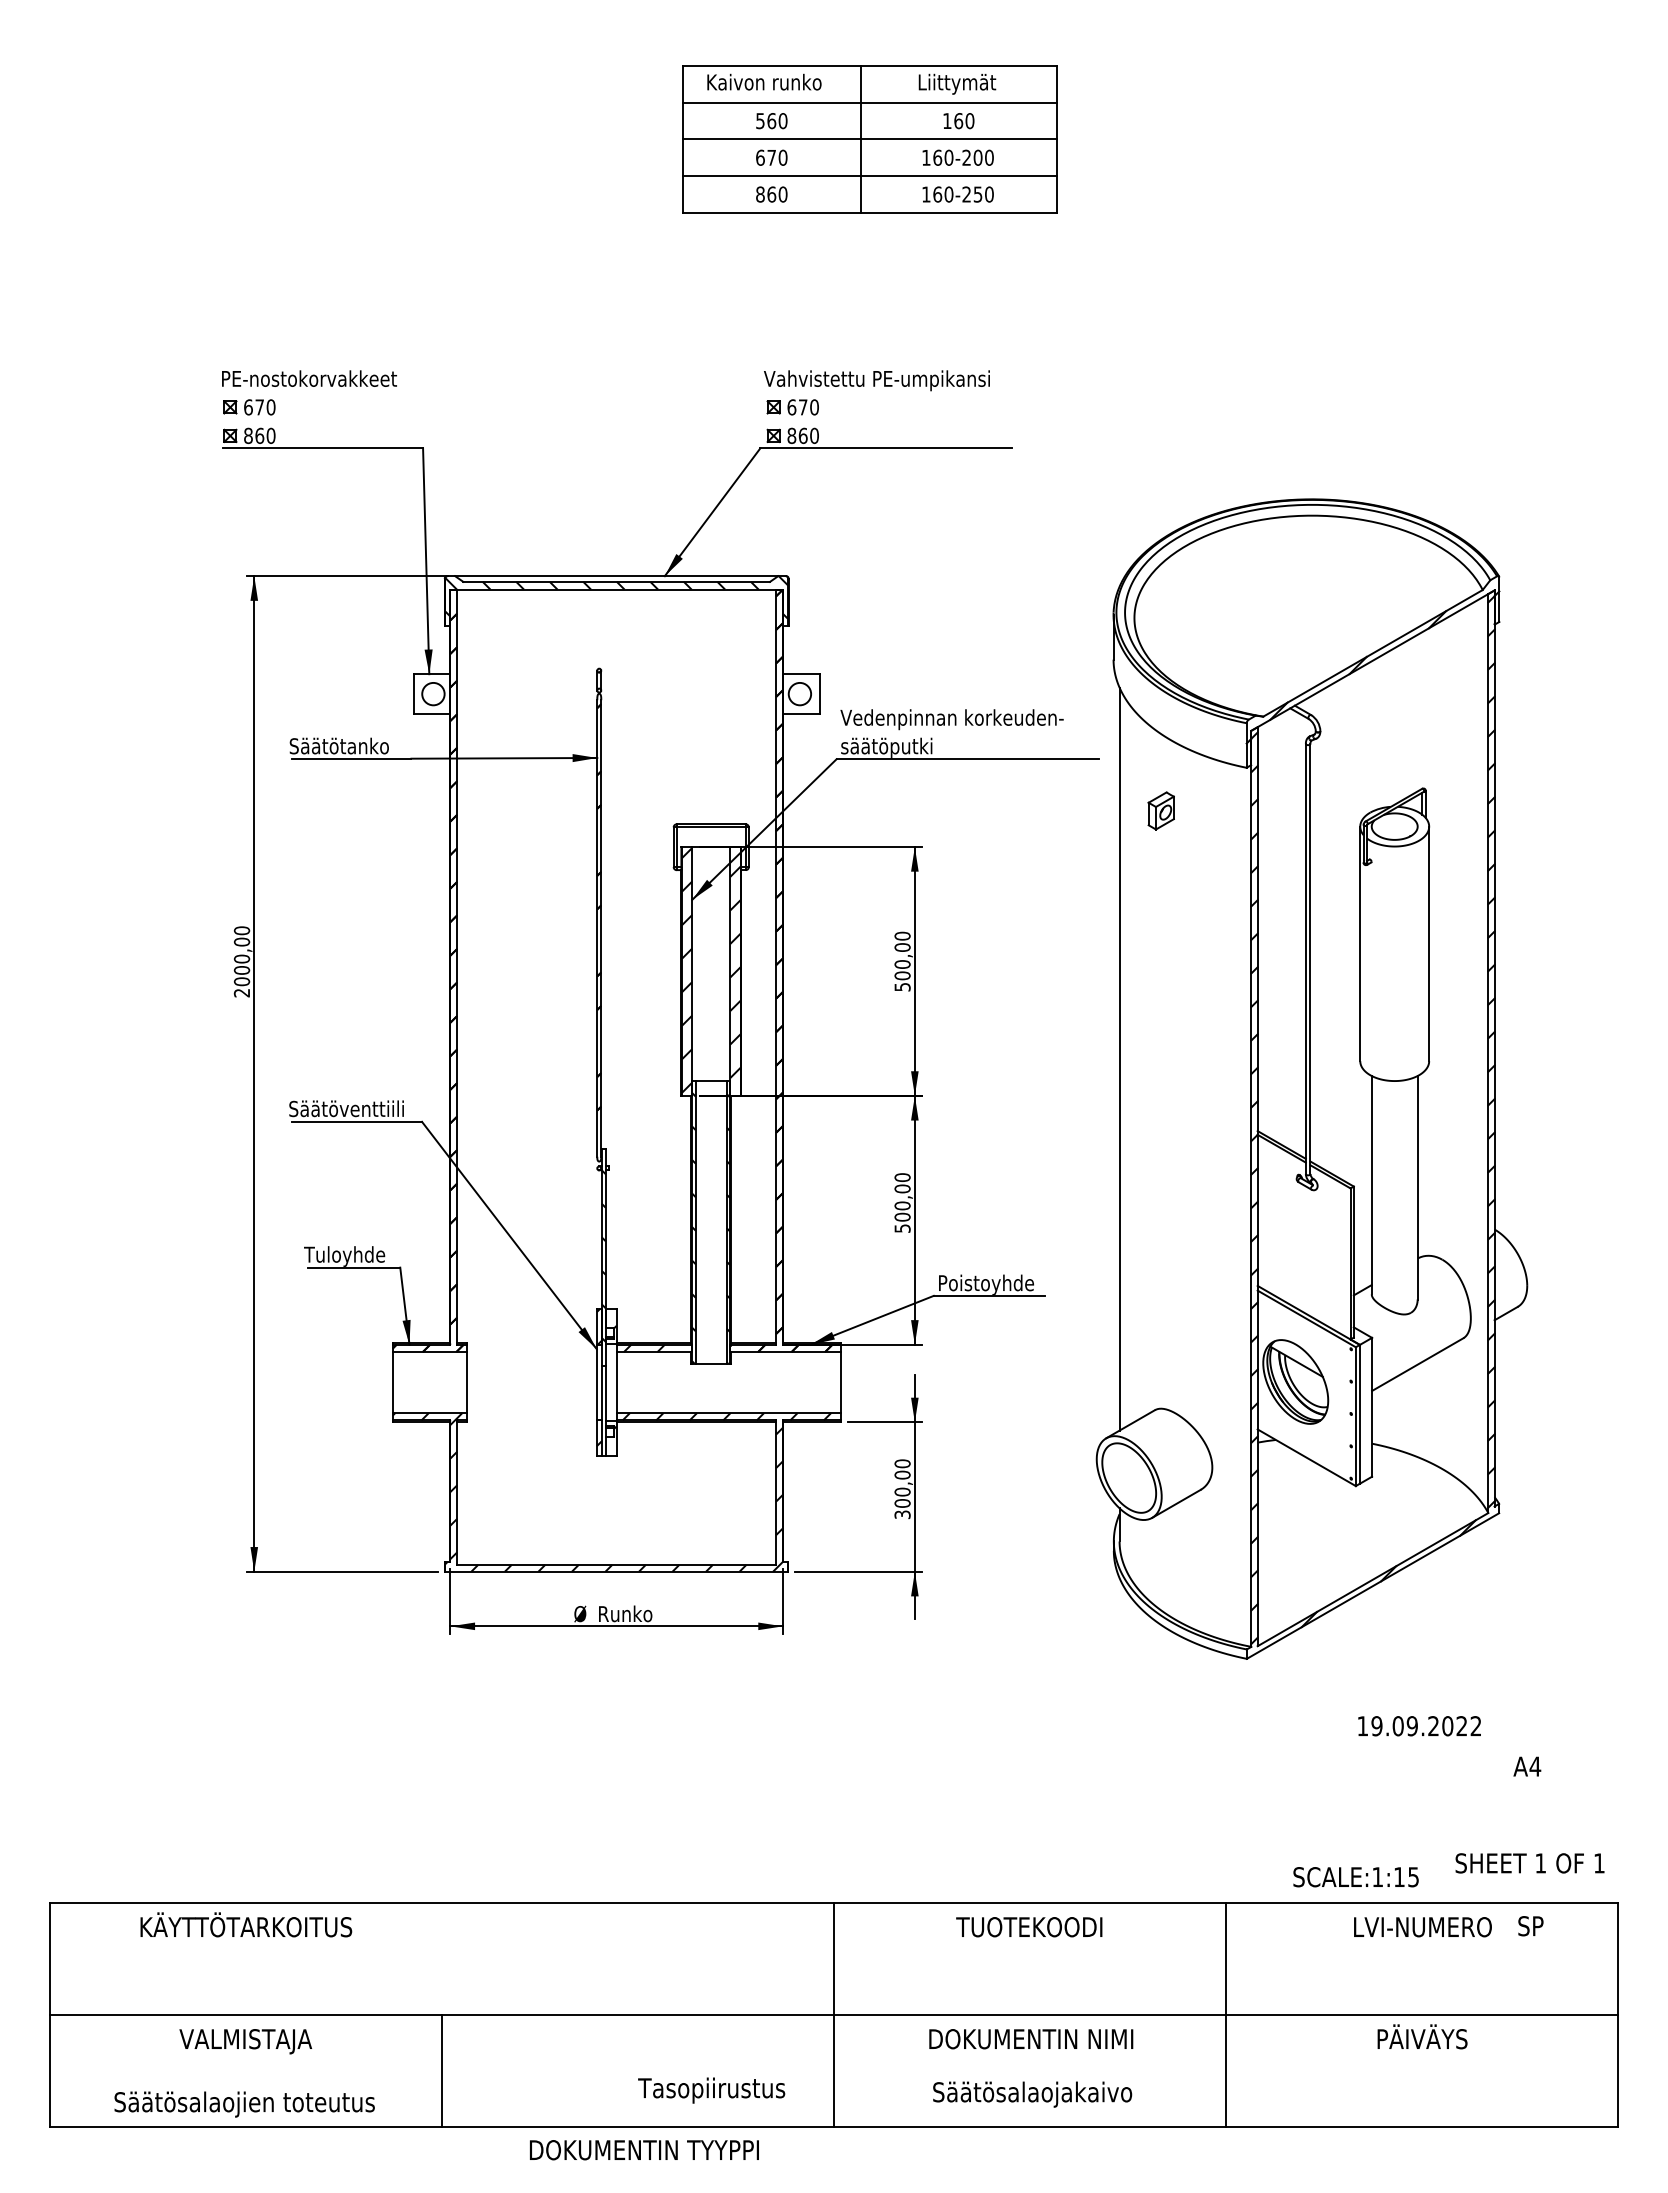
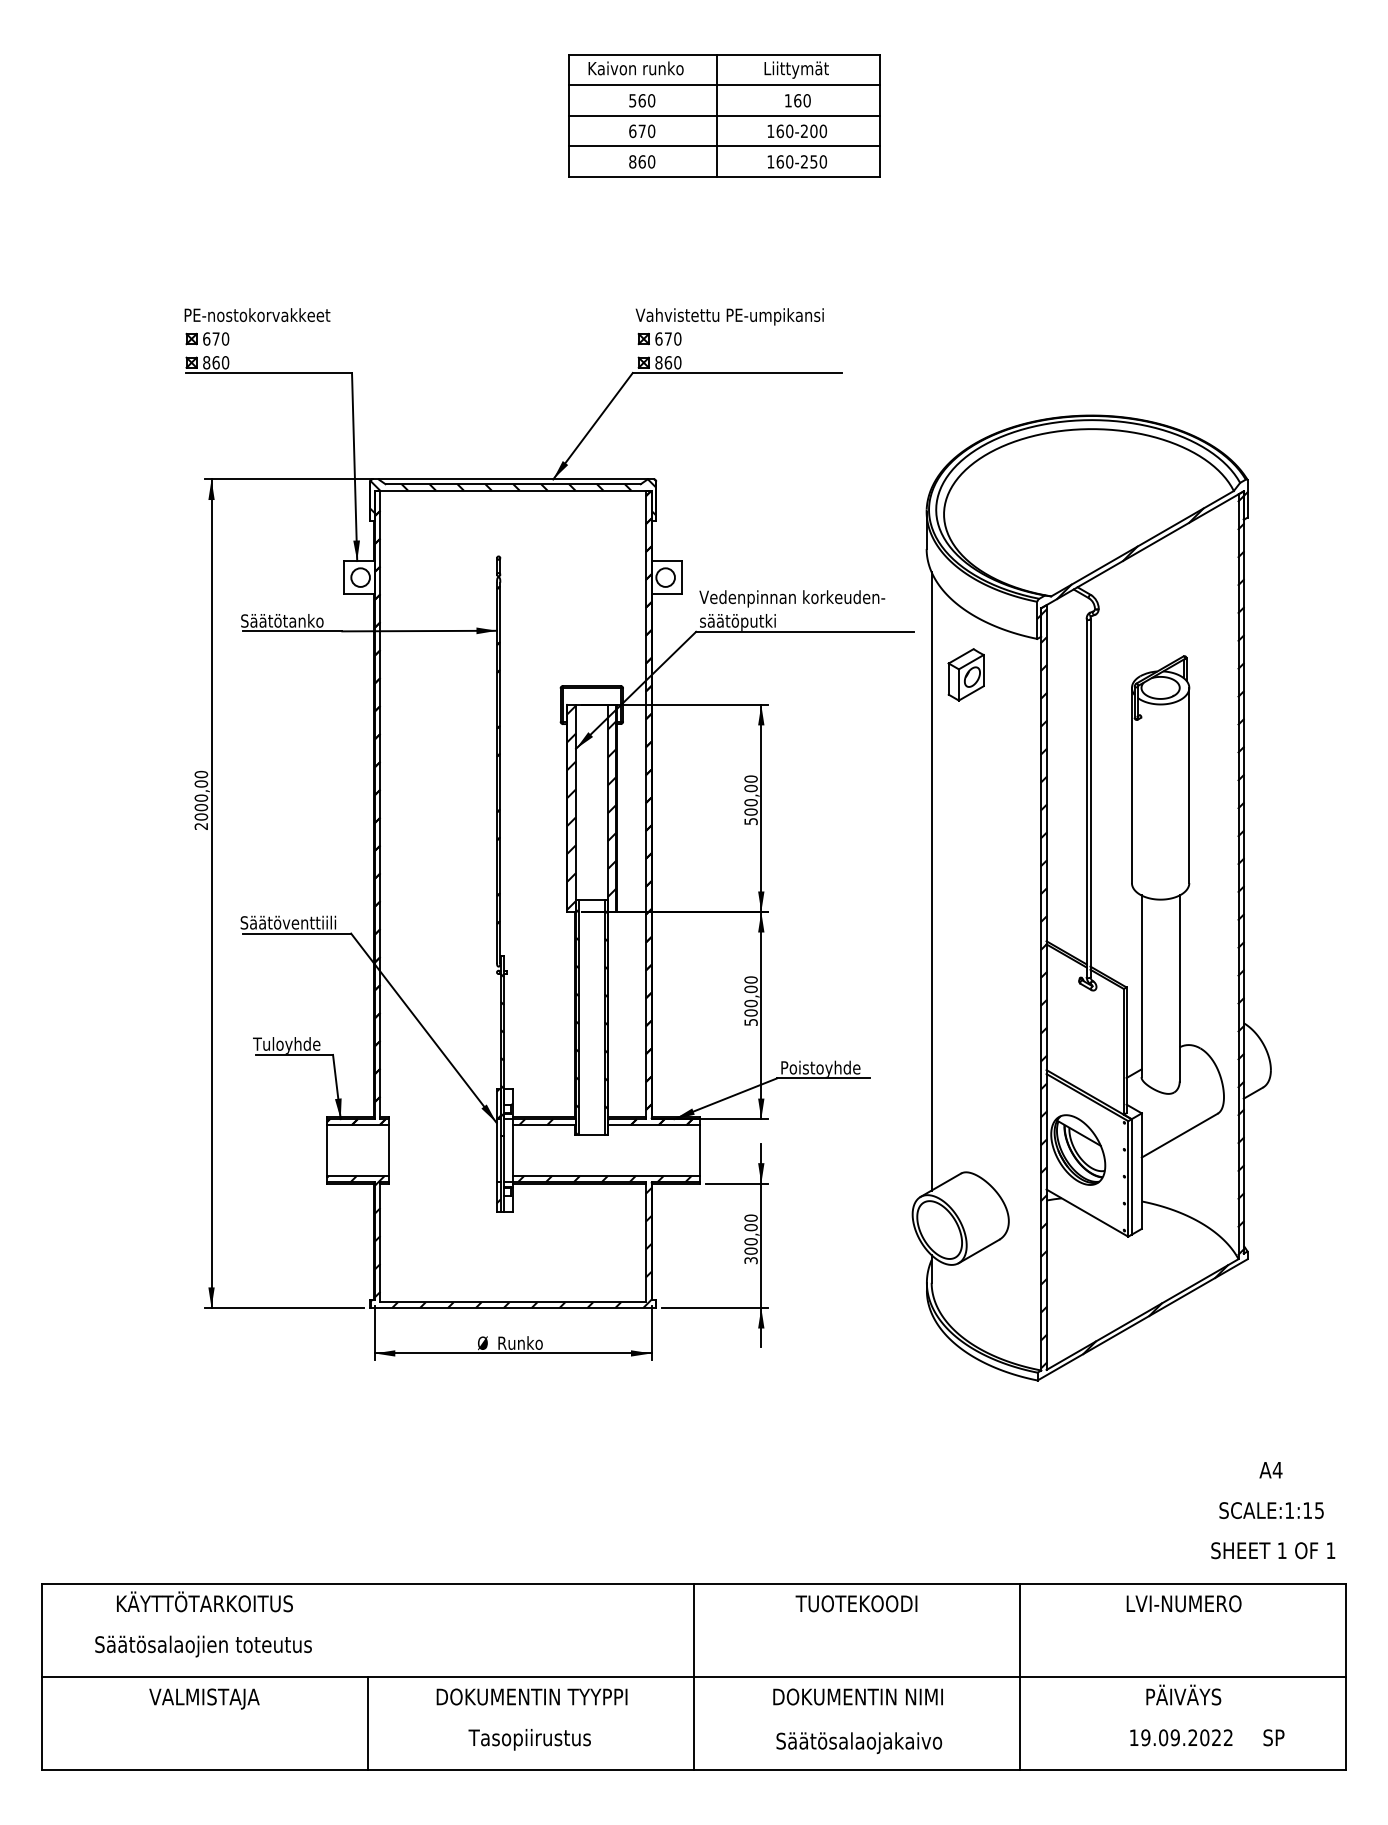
part: (1161, 810) -> (966, 674), size x1.67
text: (1419, 1726) -> (1181, 1738), moved
text: (1355, 1877) -> (1271, 1510), moved
text: (1530, 1926) -> (1273, 1738), moved
text: (711, 2090) -> (529, 1739), moved
text: (244, 2104) -> (203, 1646), moved
text: (644, 2150) -> (532, 1697), moved

